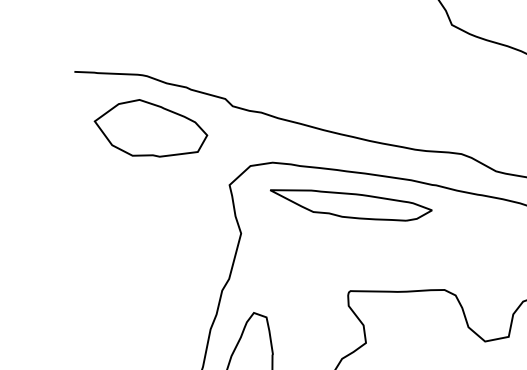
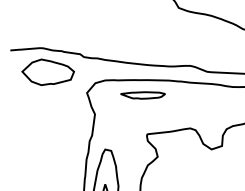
part: (349, 205) -> (142, 95), size x0.6

